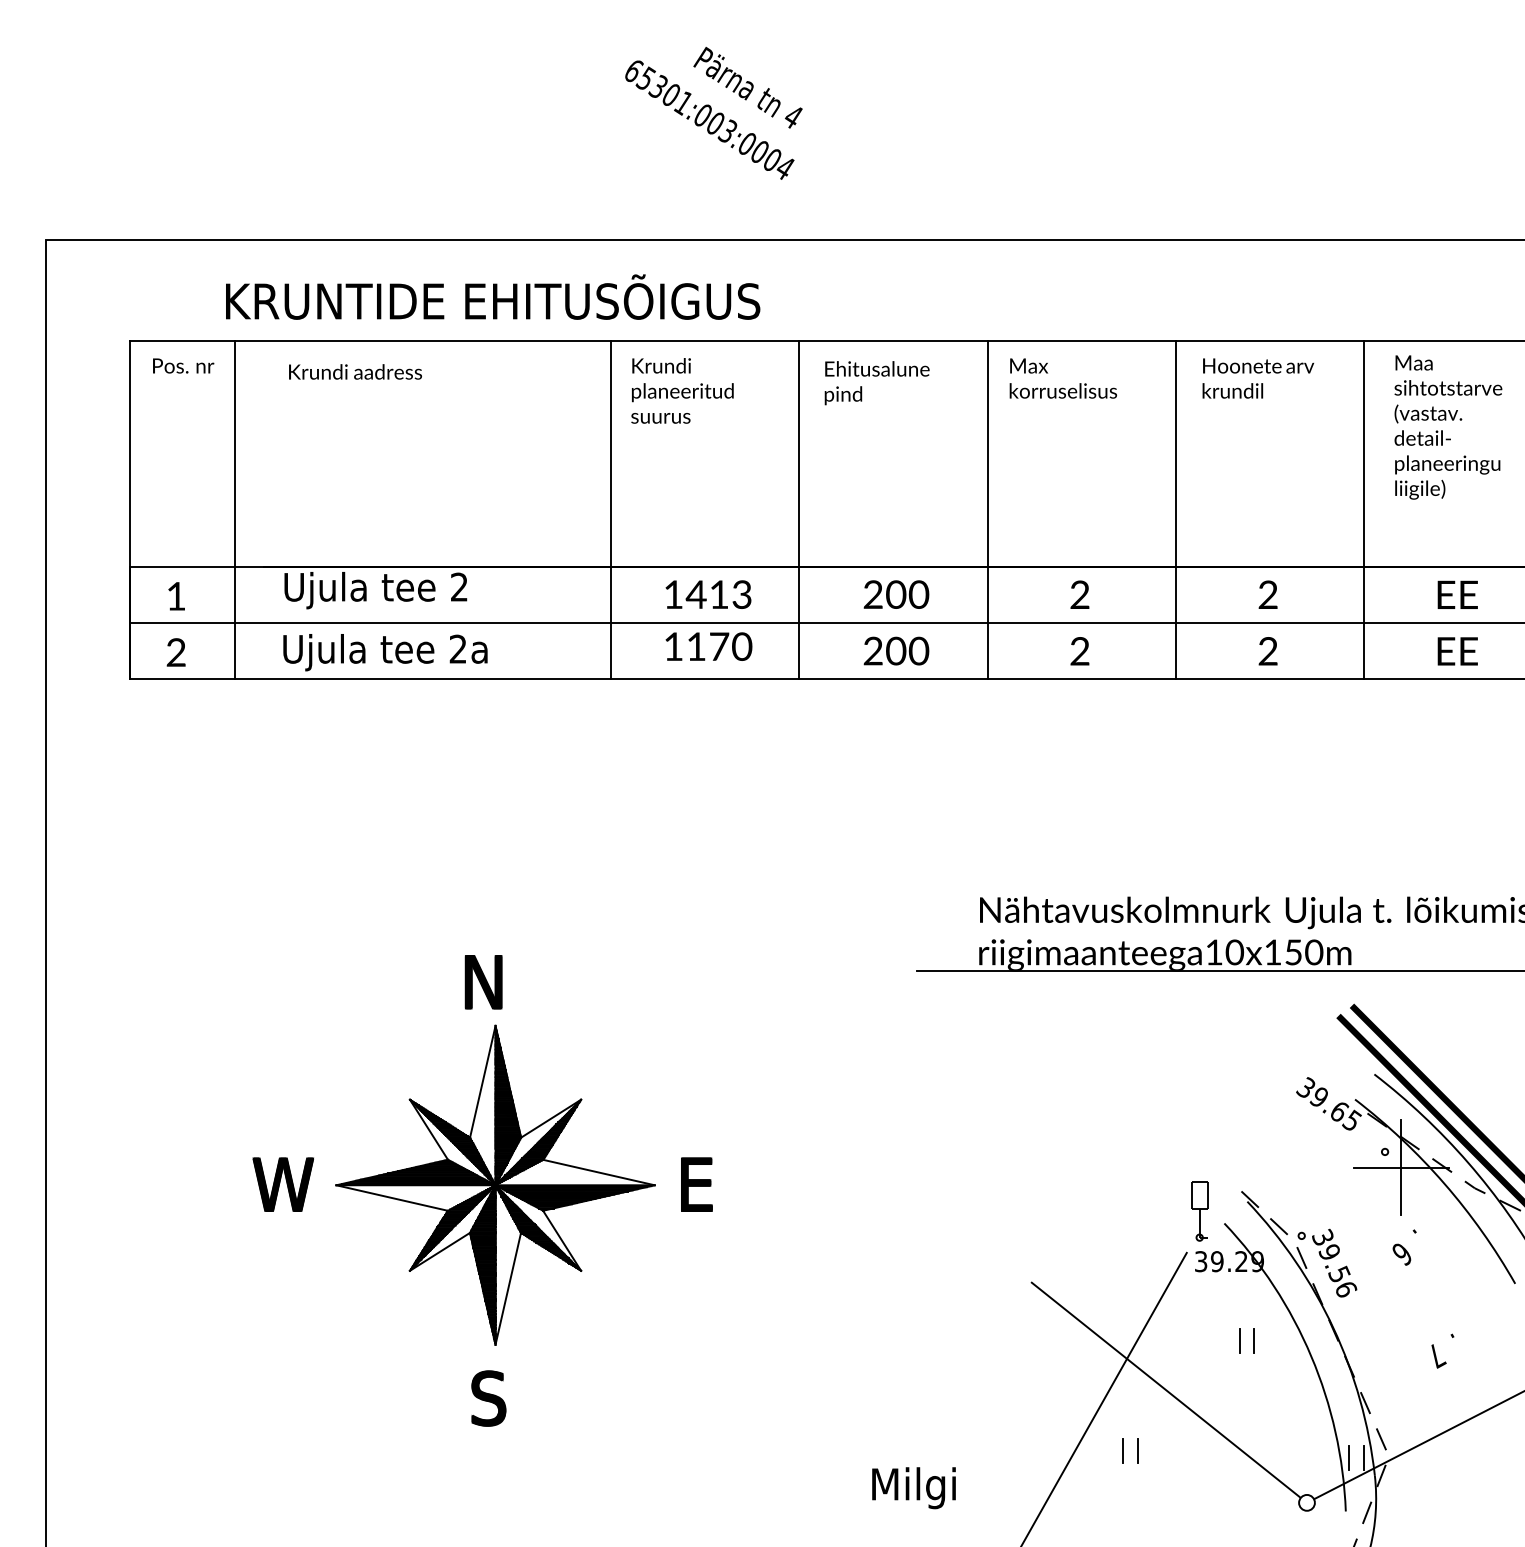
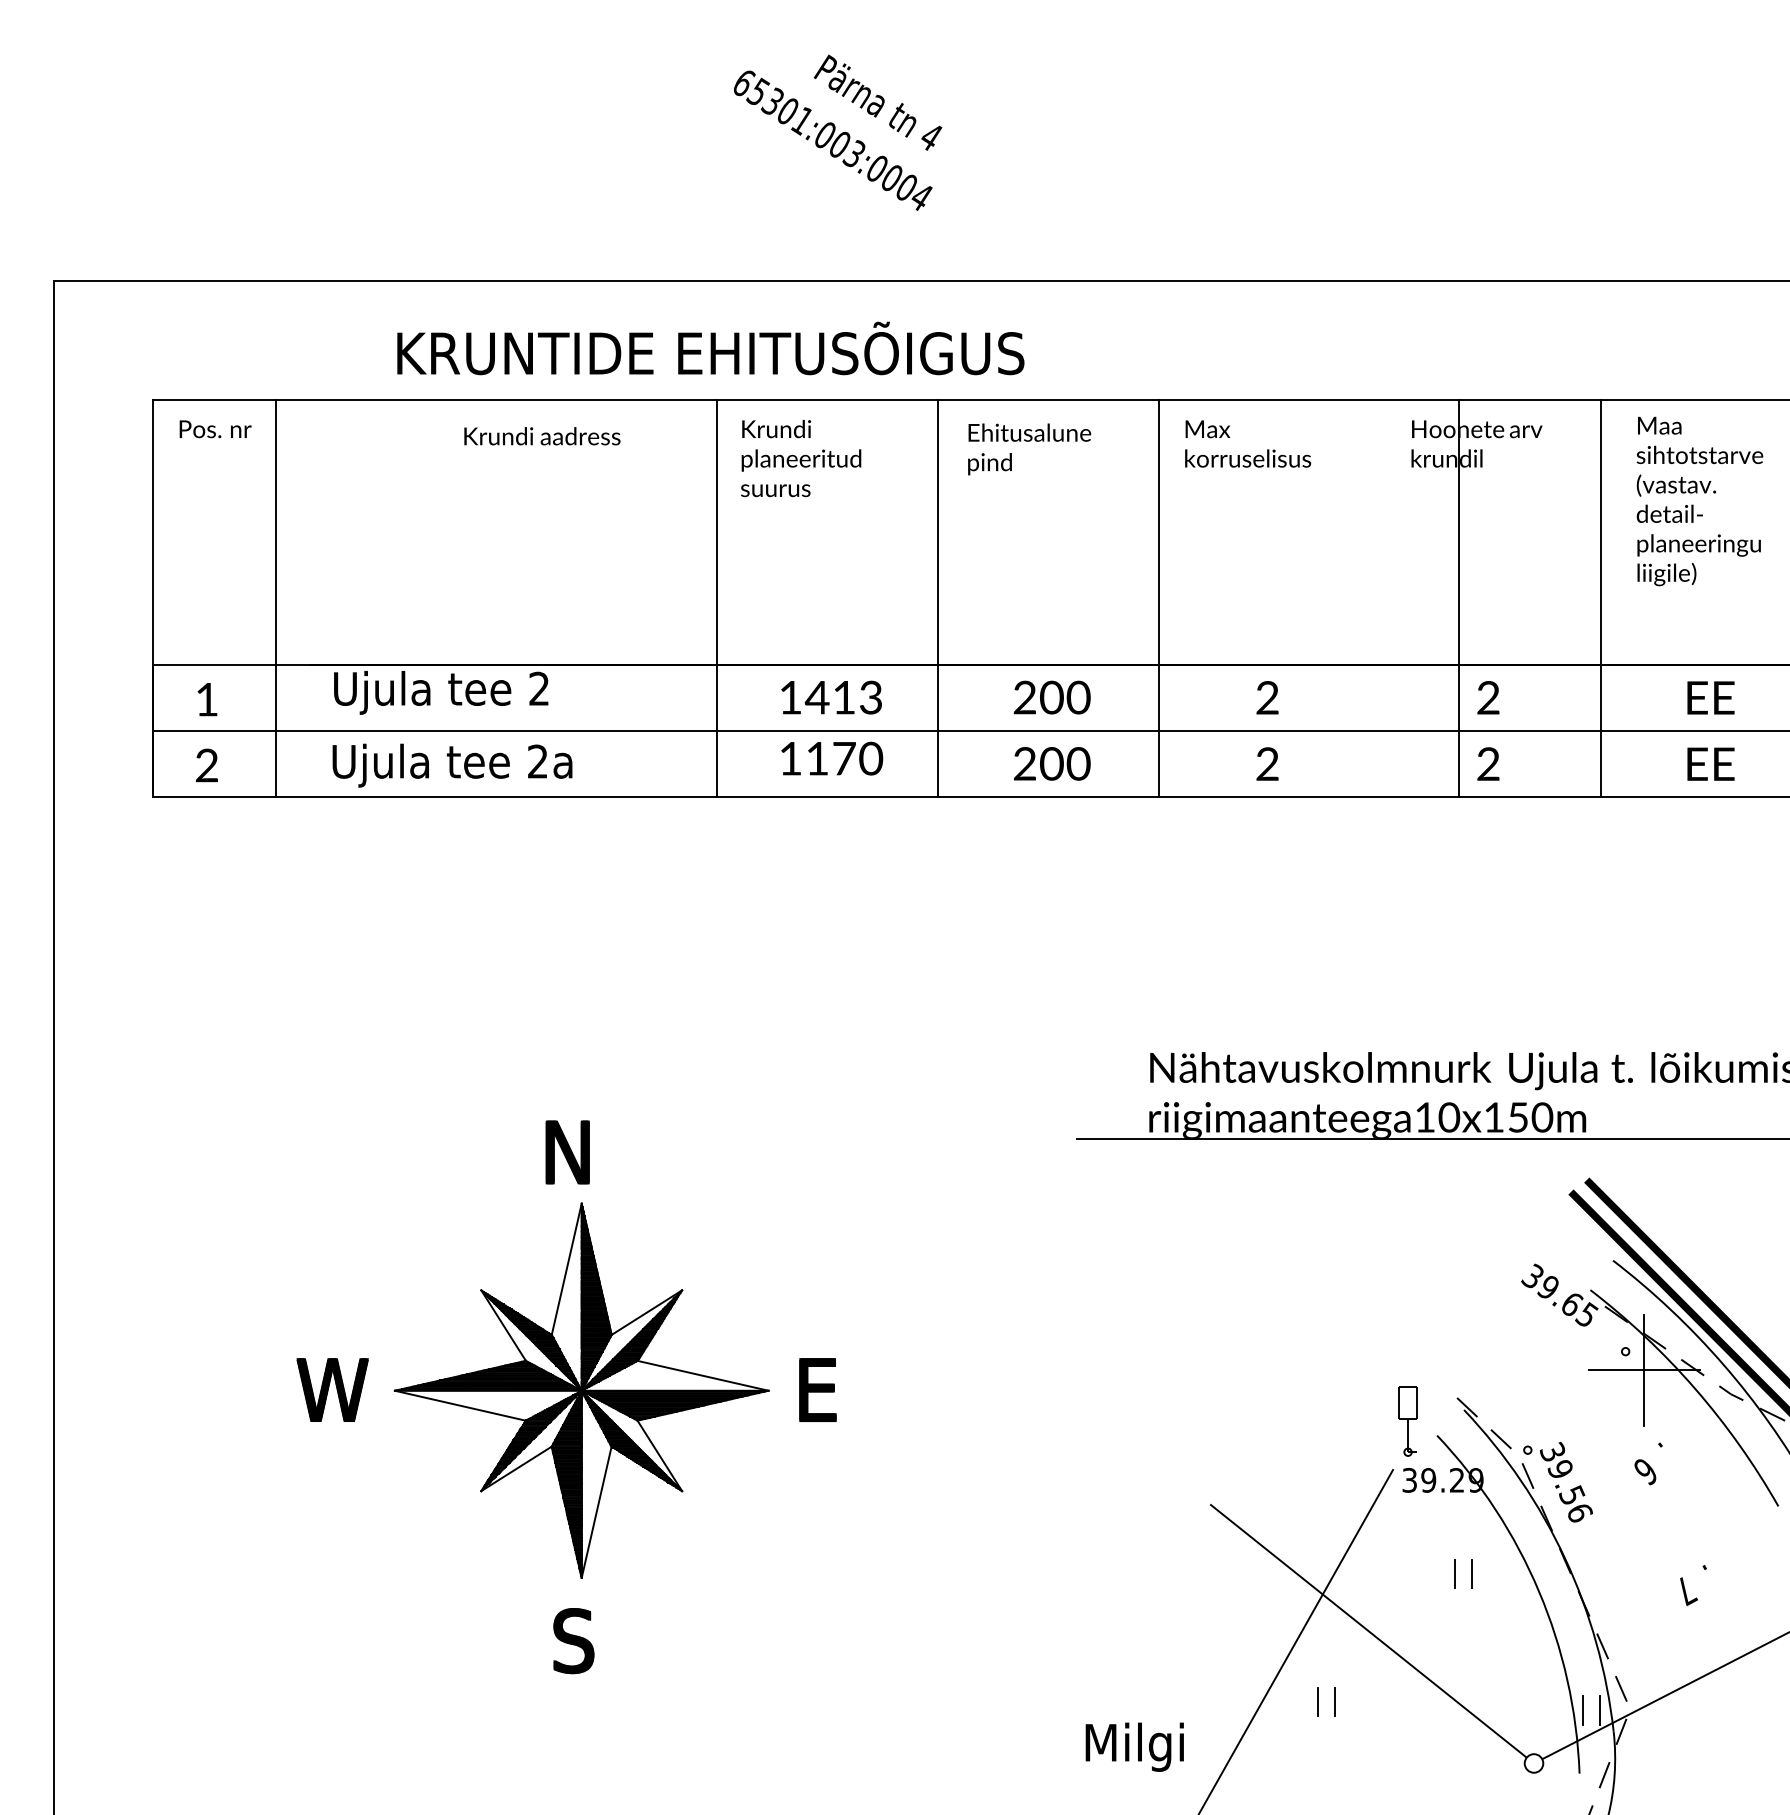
text: (492, 297) -> (710, 348), moved
text: (355, 372) -> (542, 436), moved
line: (1176, 510) -> (1459, 598), moved
text: (913, 1487) -> (1134, 1746), moved

